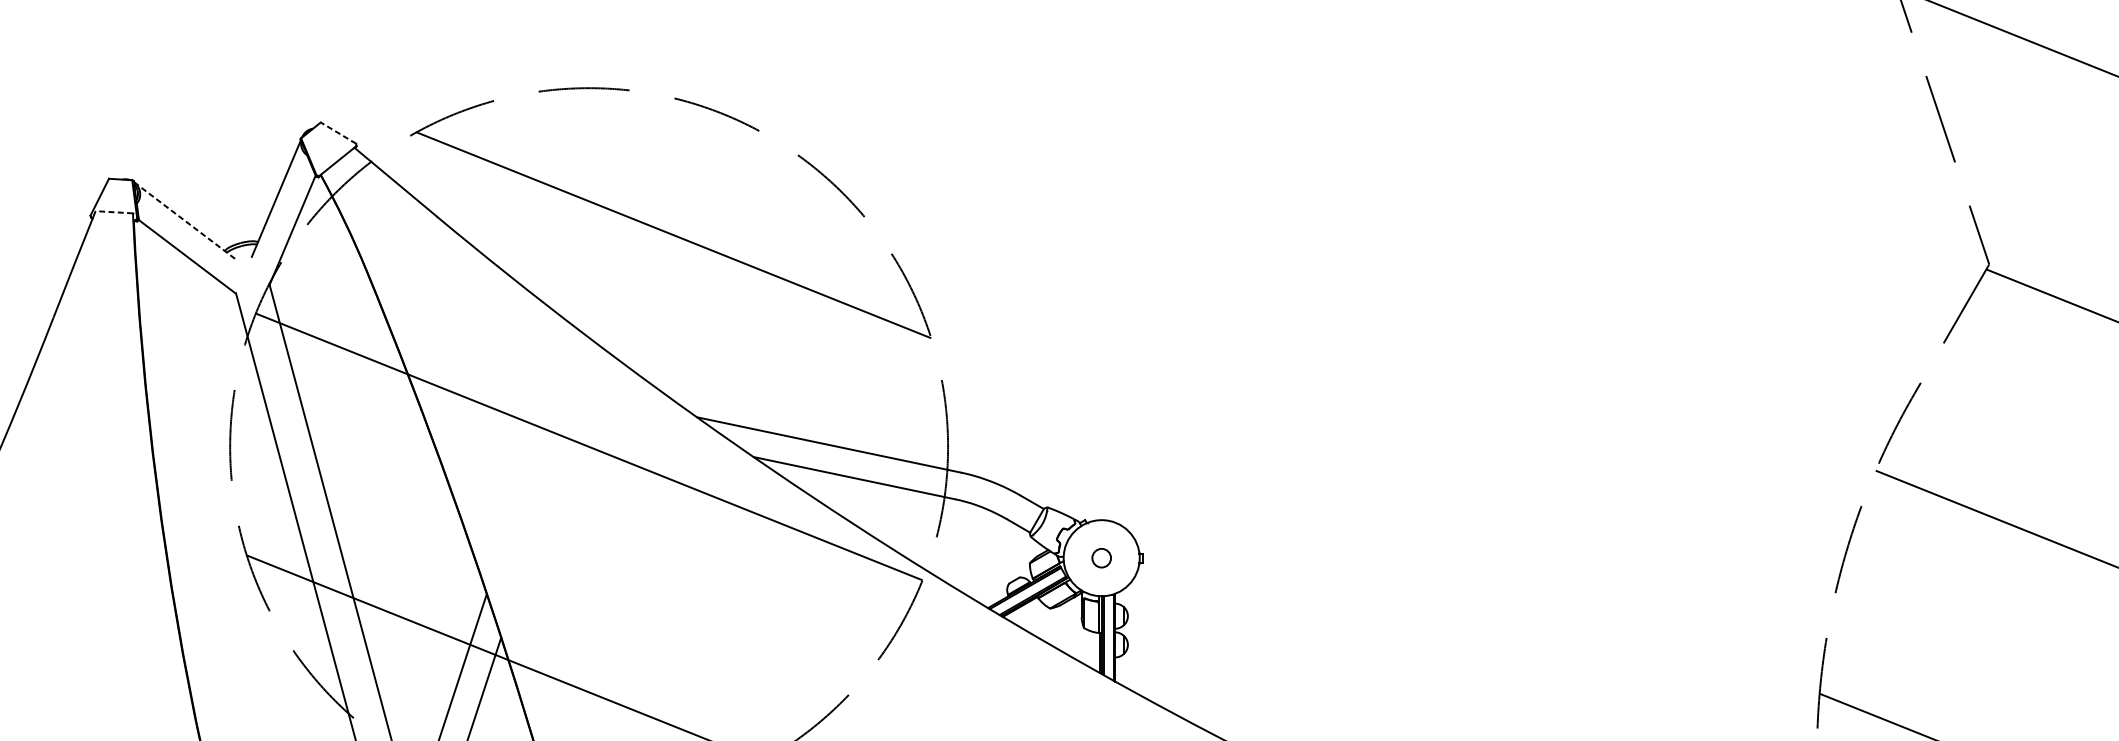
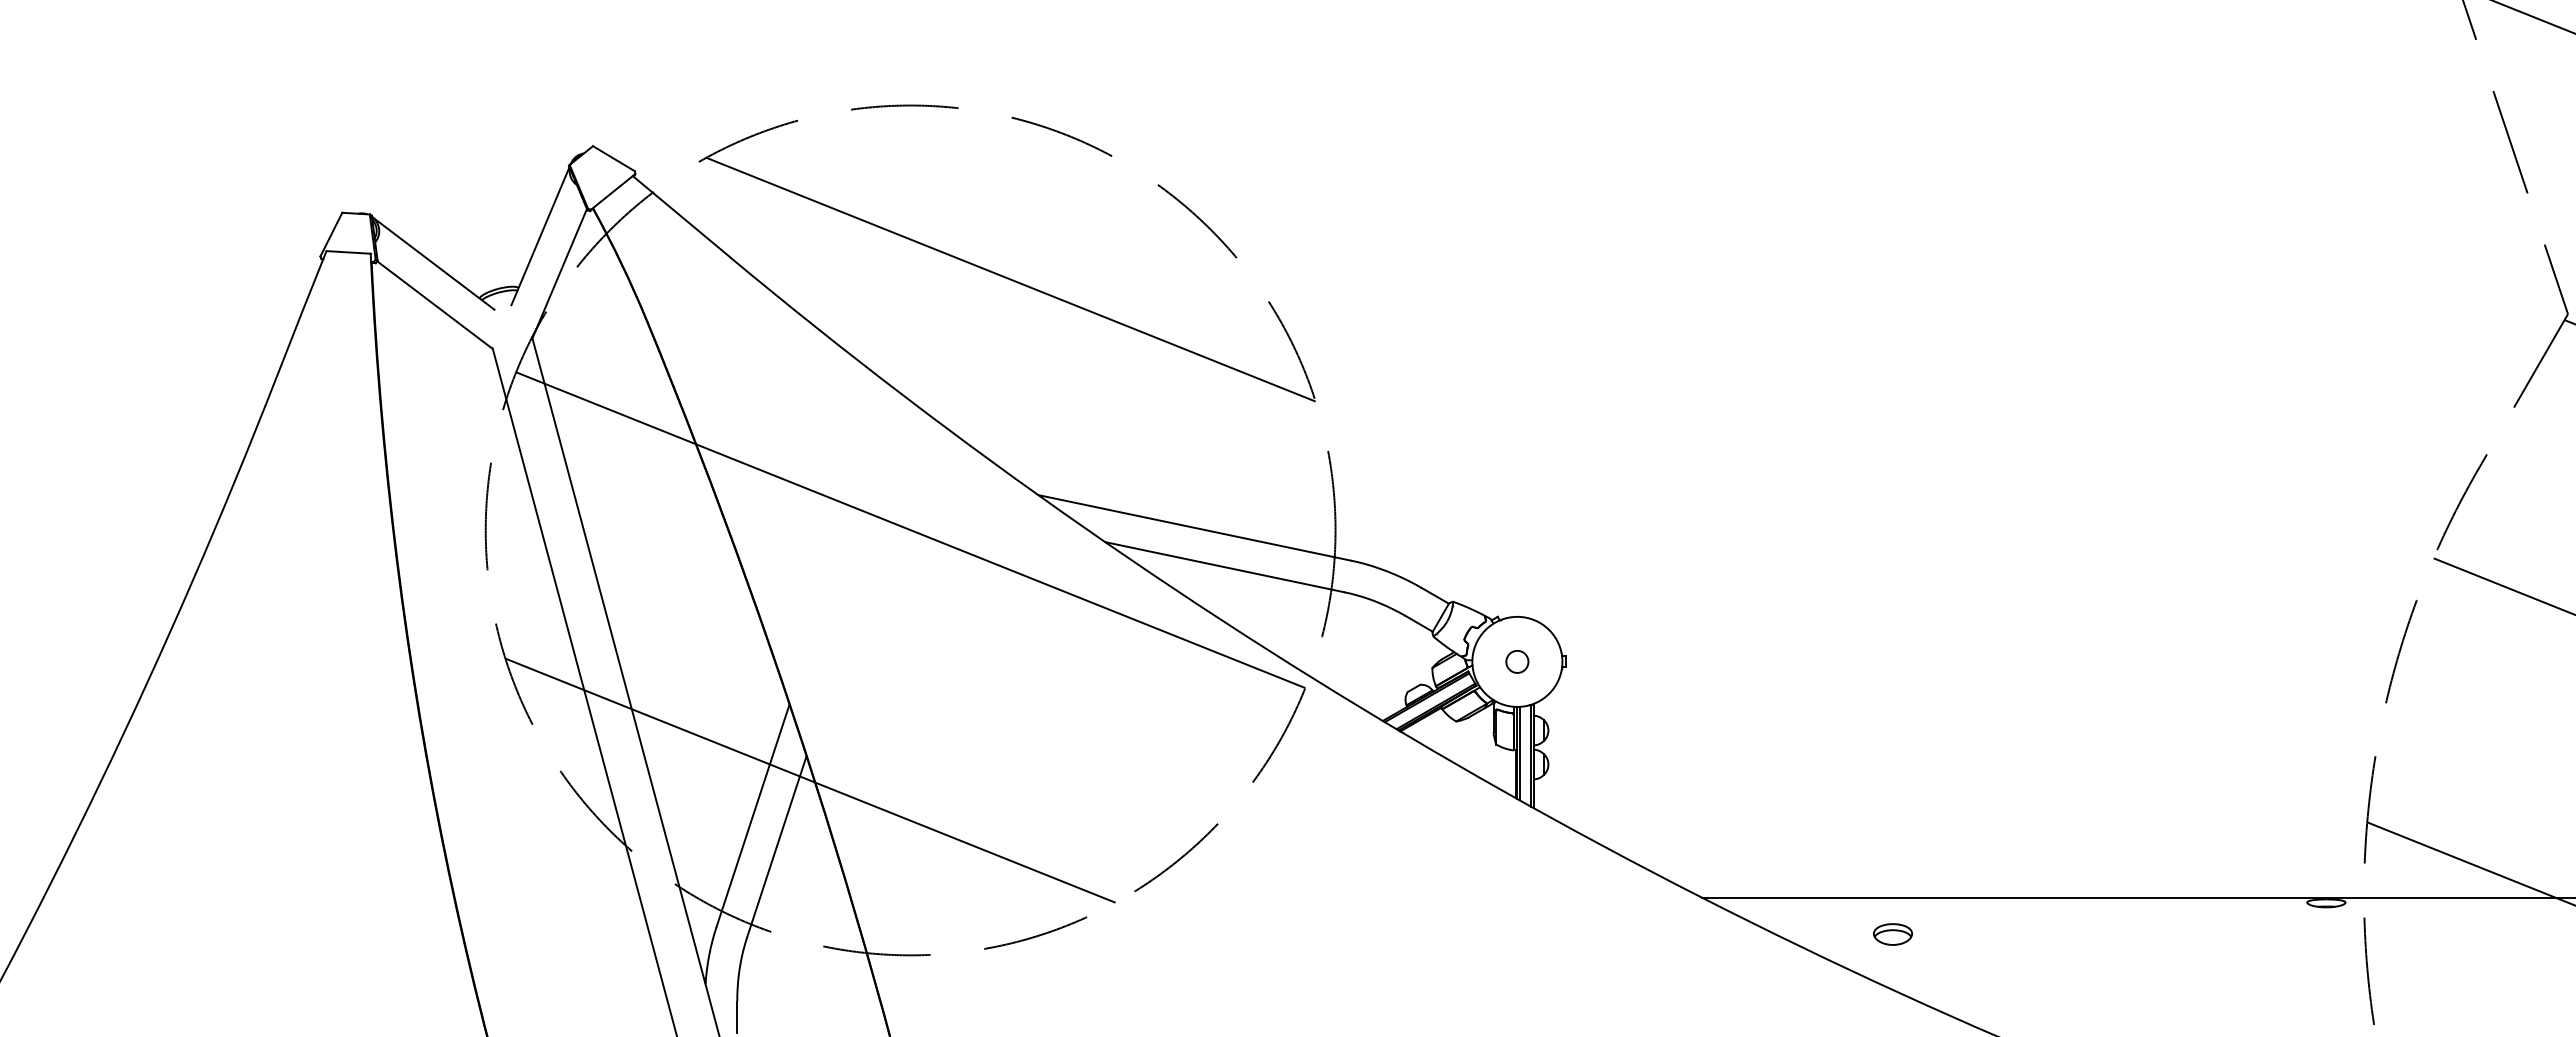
line: (338, 132) -> (613, 158), dashed -> solid
line: (114, 212) -> (348, 252), dashed -> solid
line: (186, 221) -> (433, 263), dashed -> solid

